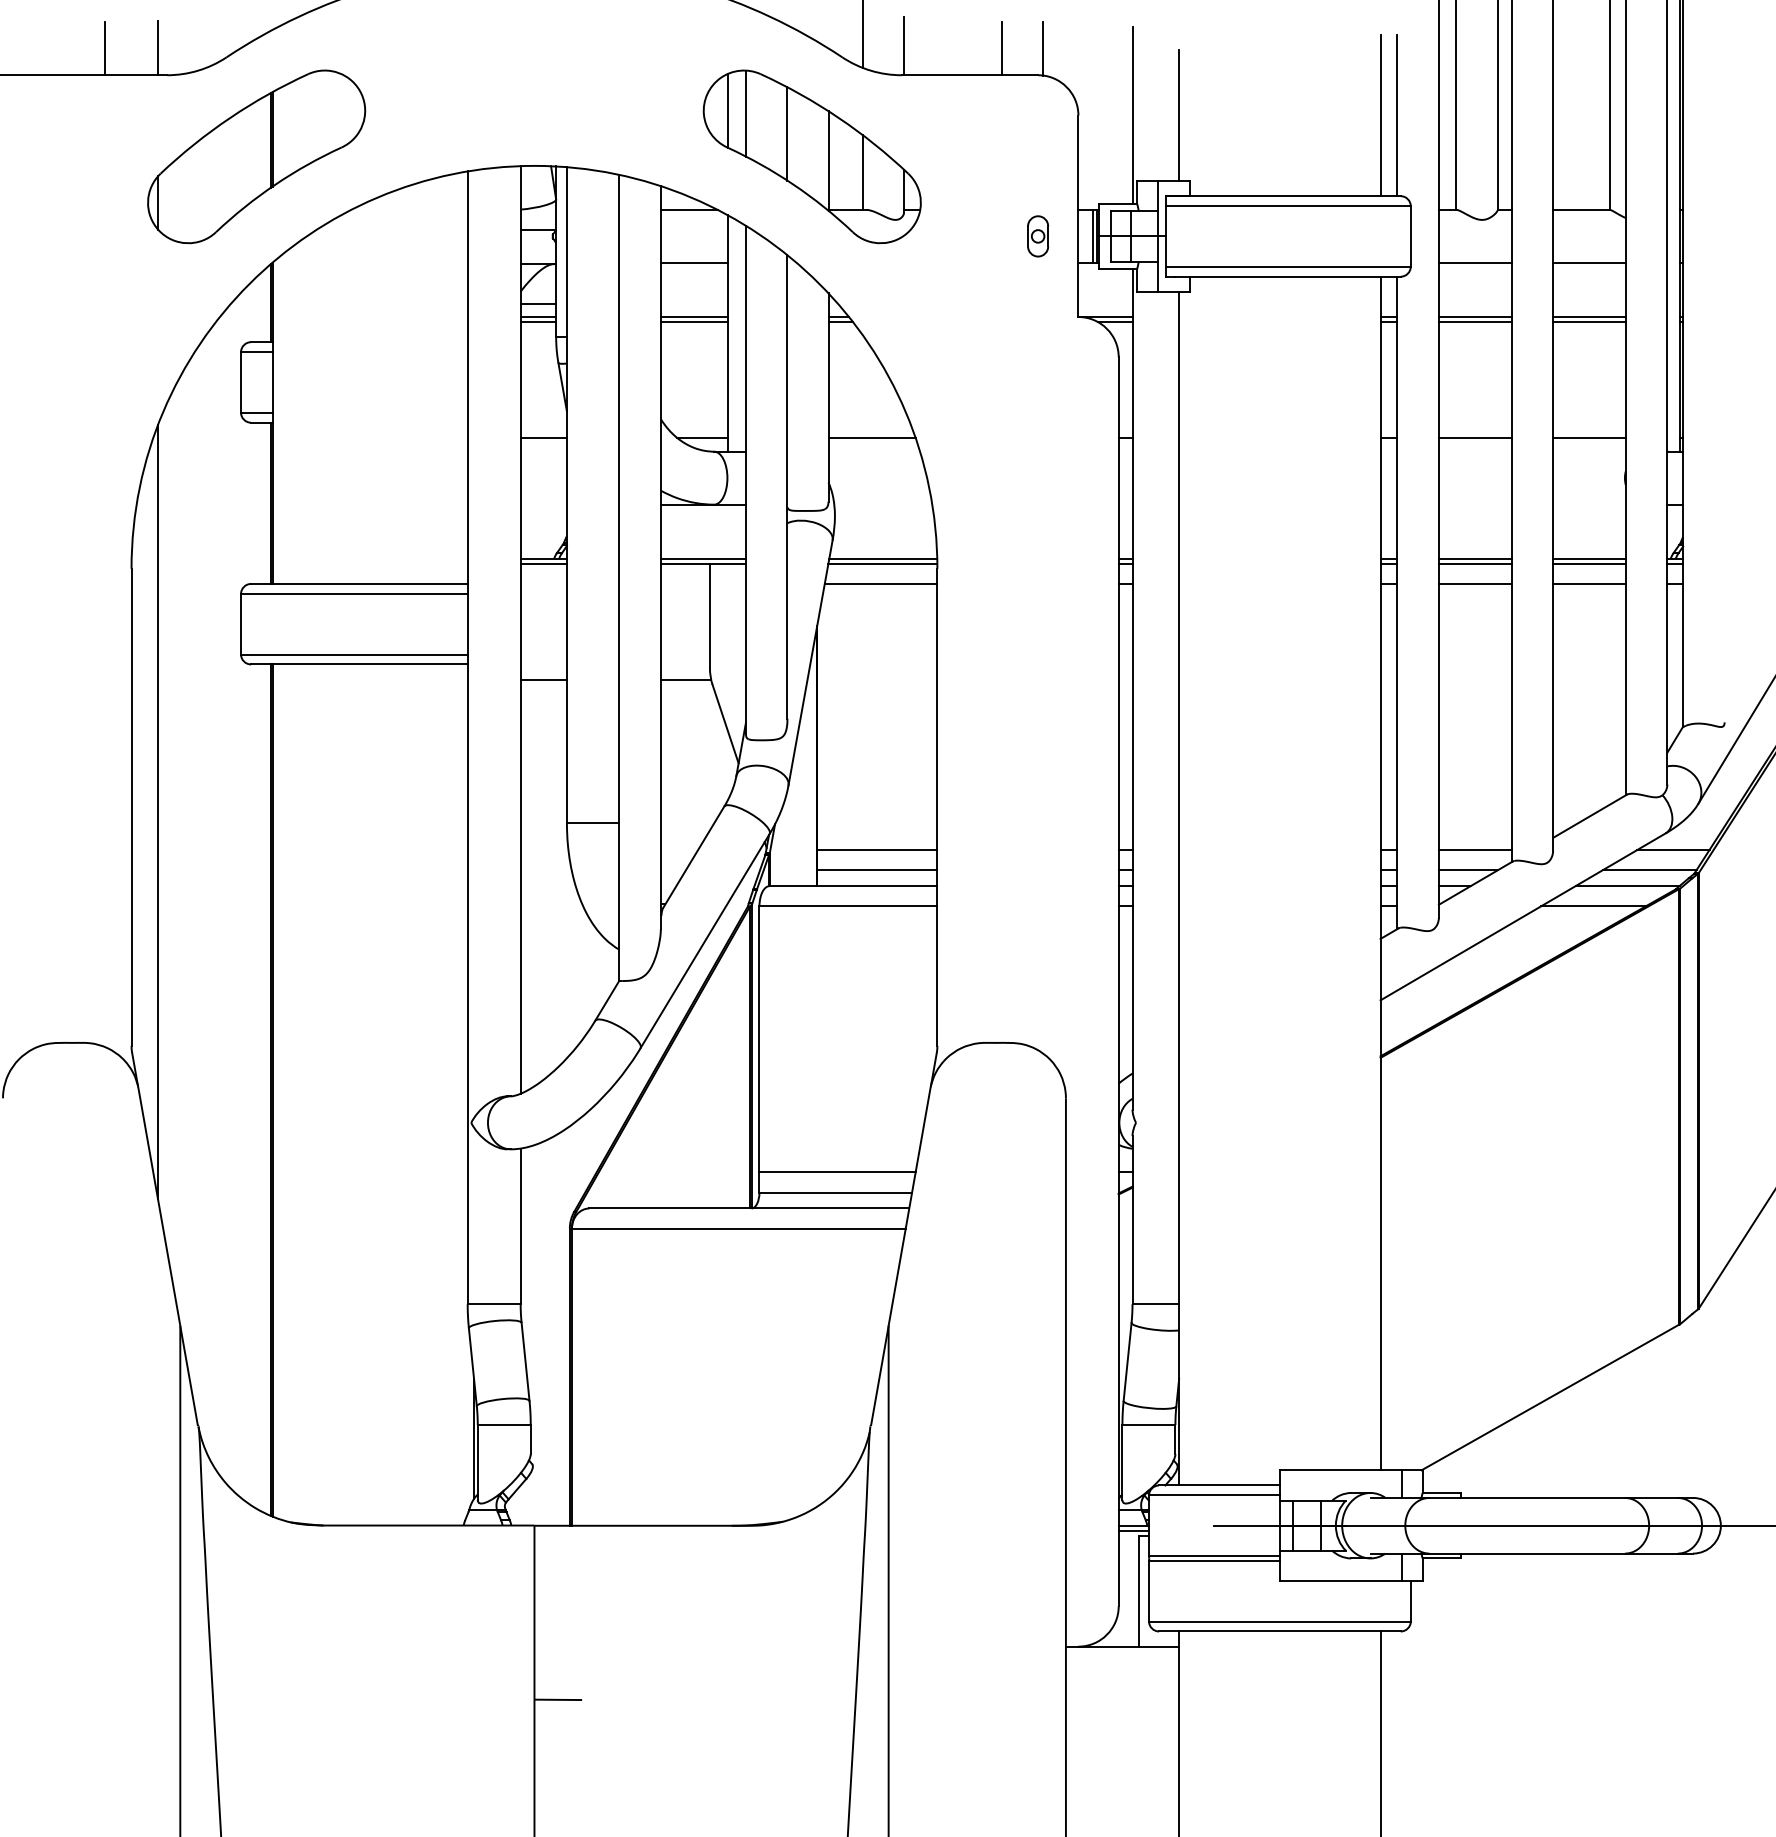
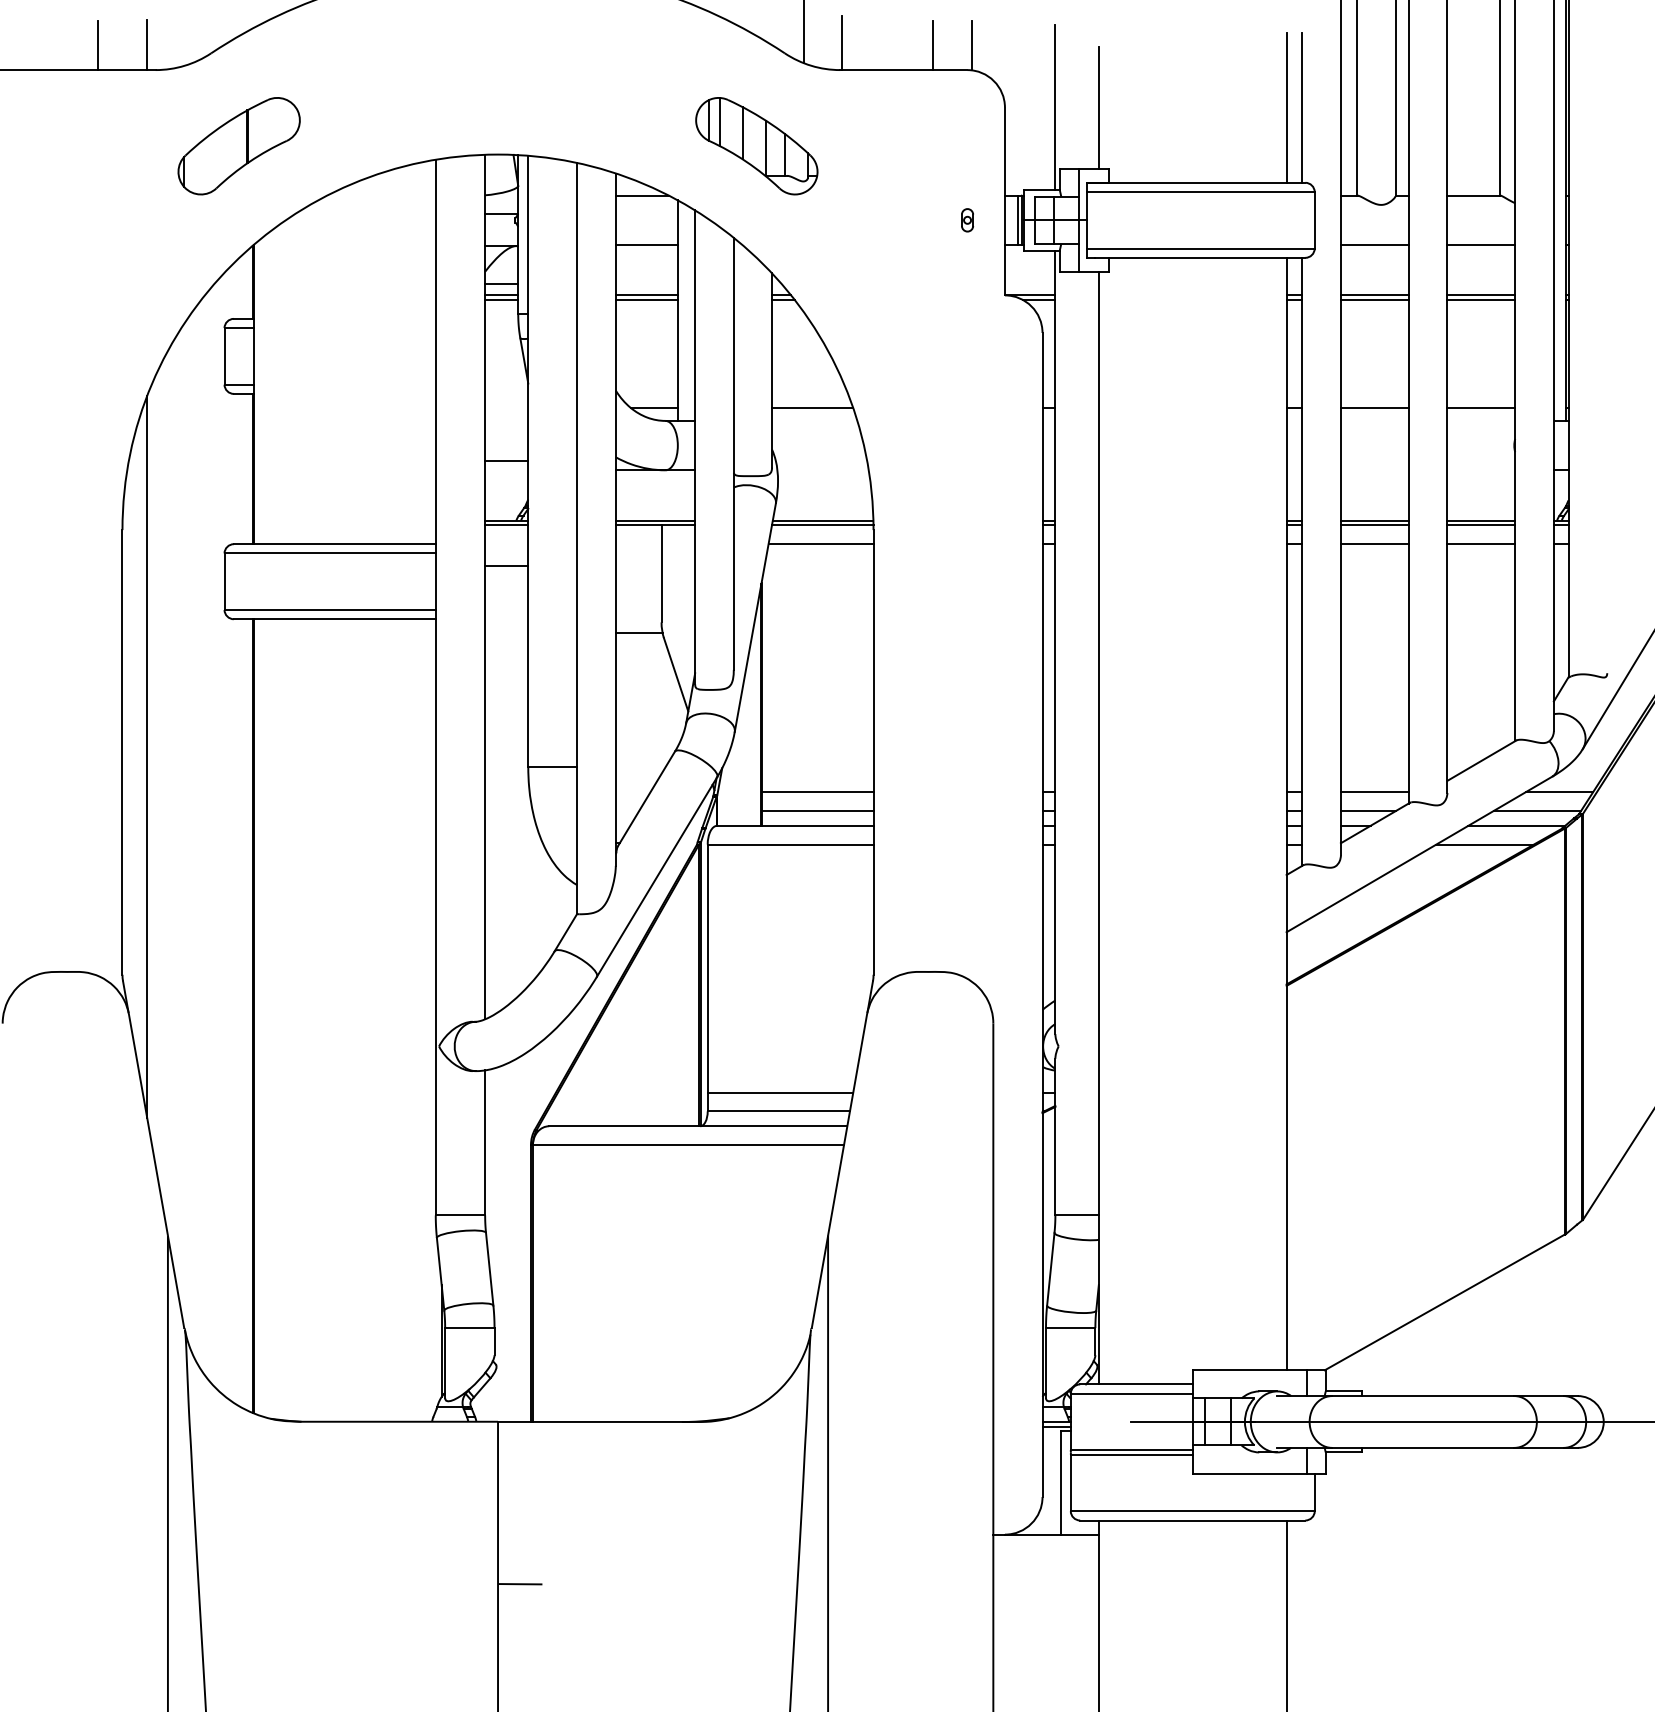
part: (256, 156) -> (238, 145), size x0.6
part: (811, 156) -> (756, 145), size x0.6
part: (1038, 236) -> (967, 220), size x0.6
line: (543, 437) -> (506, 460), moved
line: (543, 679) -> (506, 566), moved

